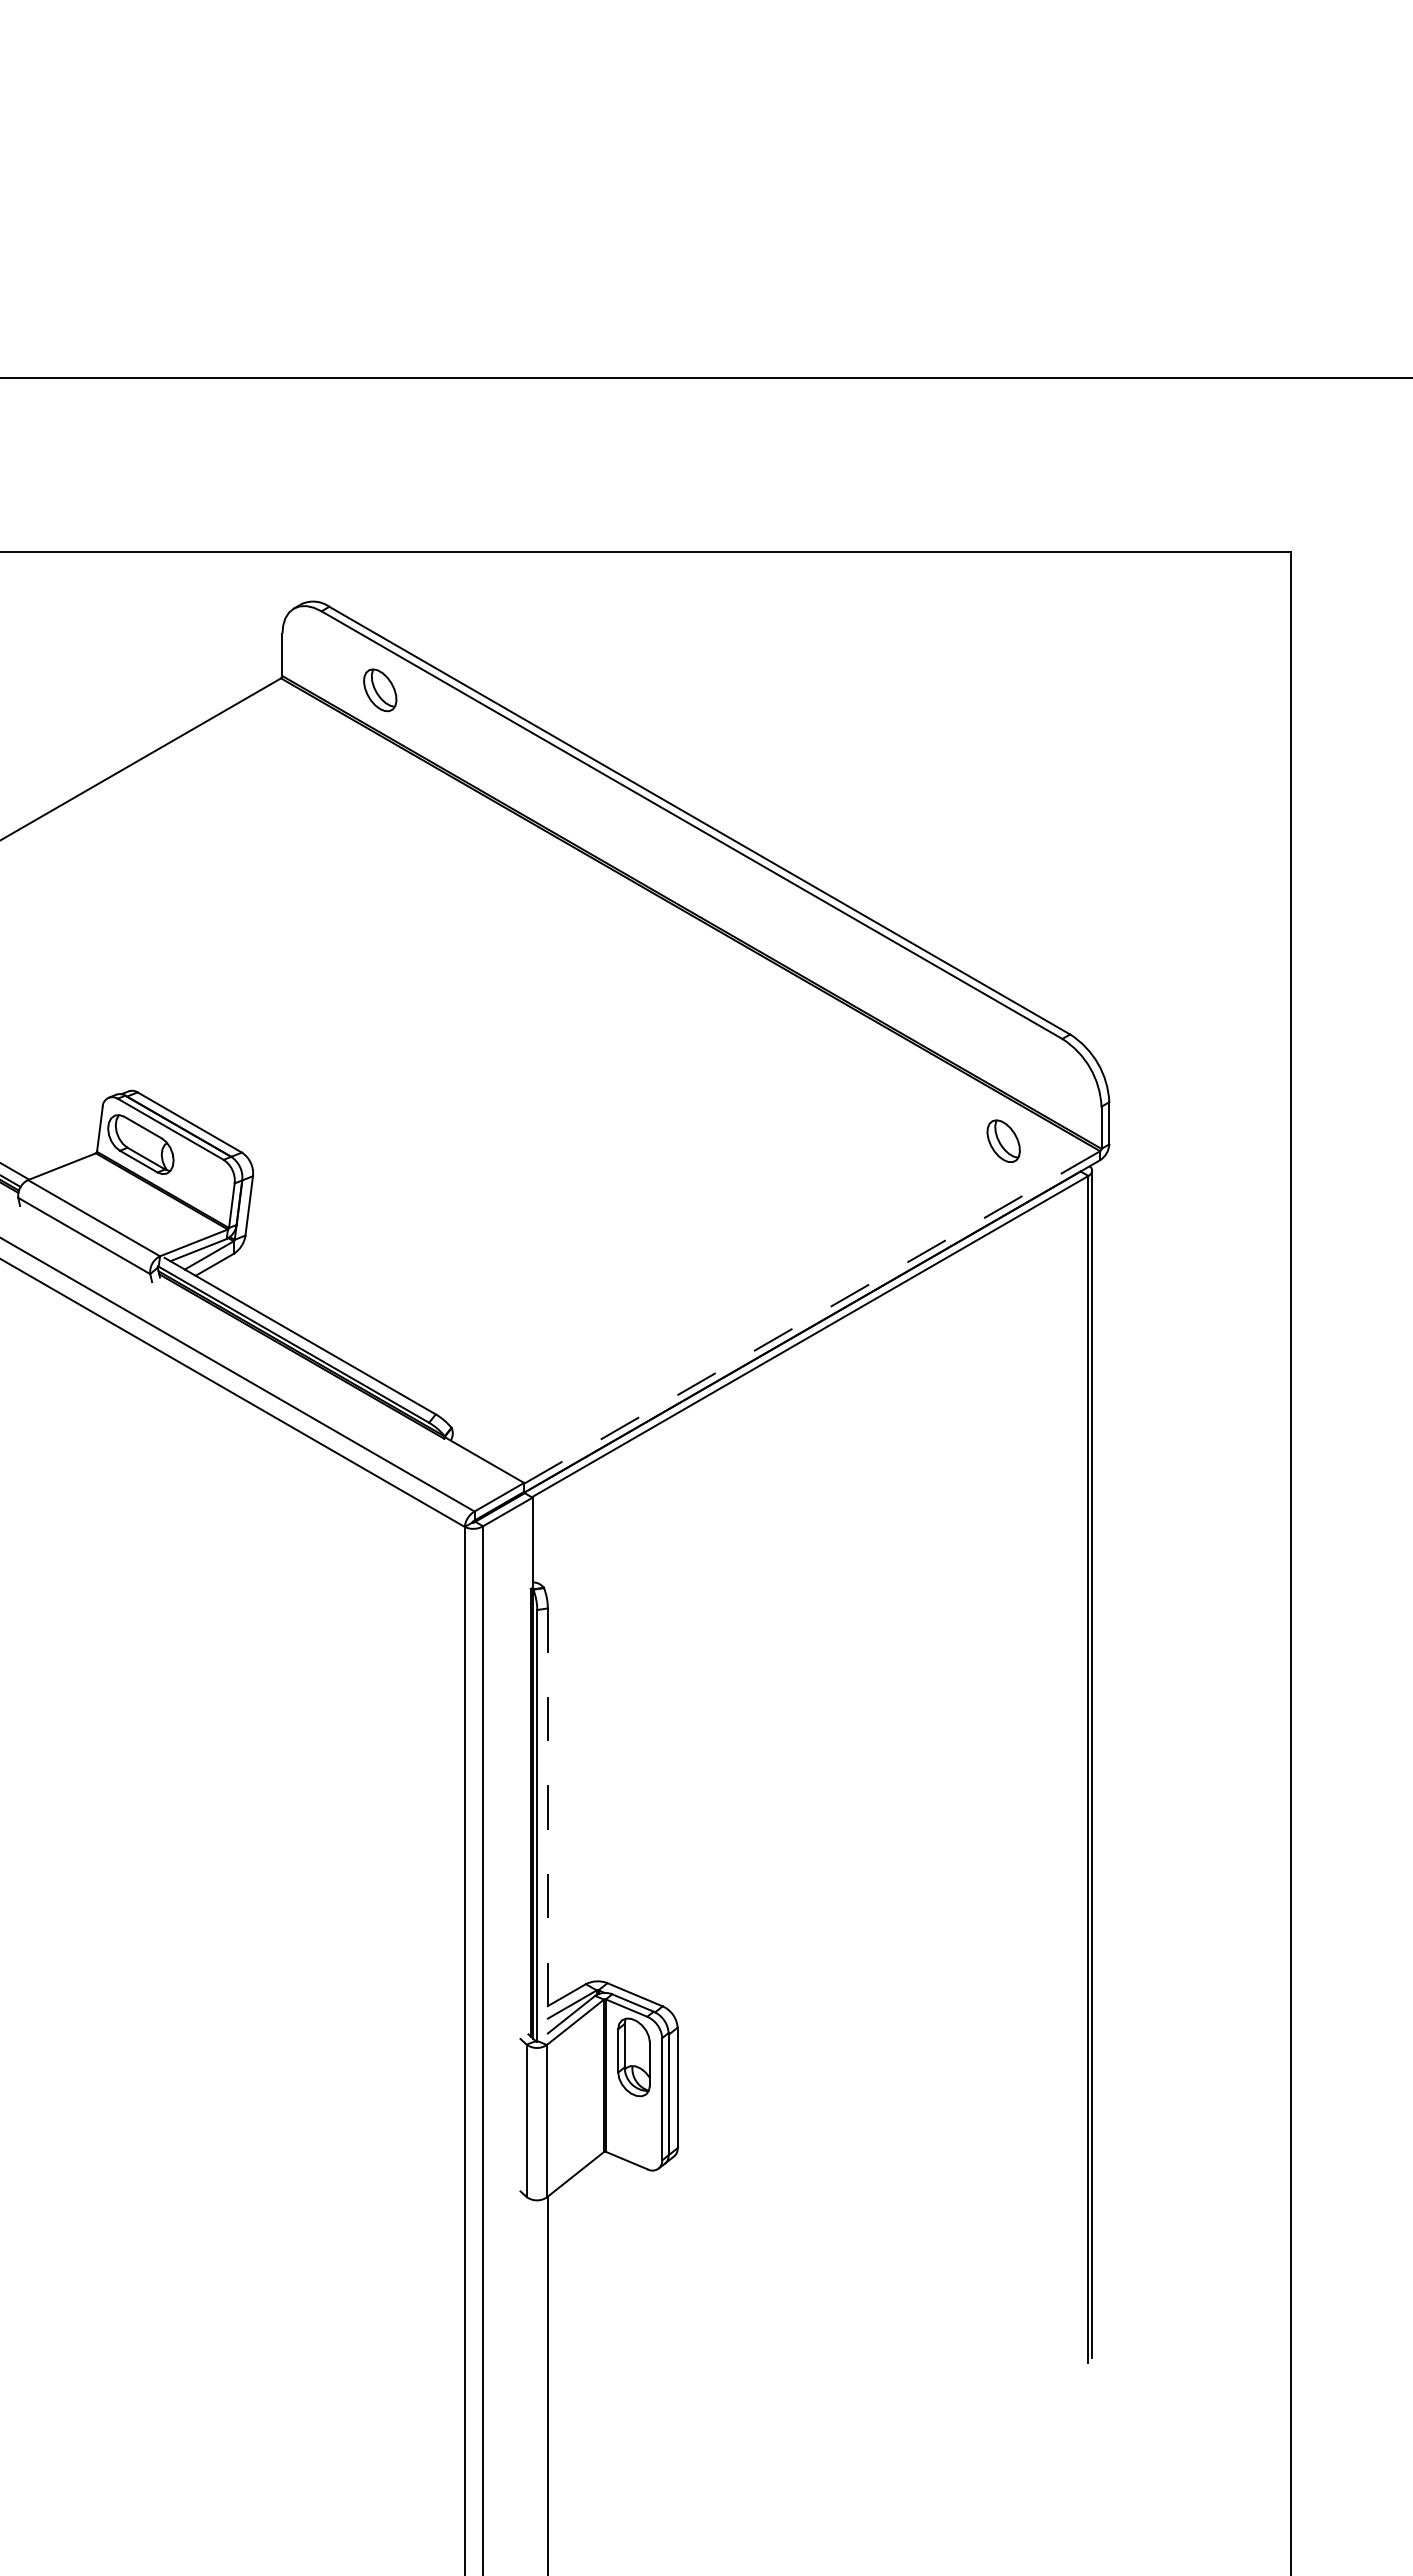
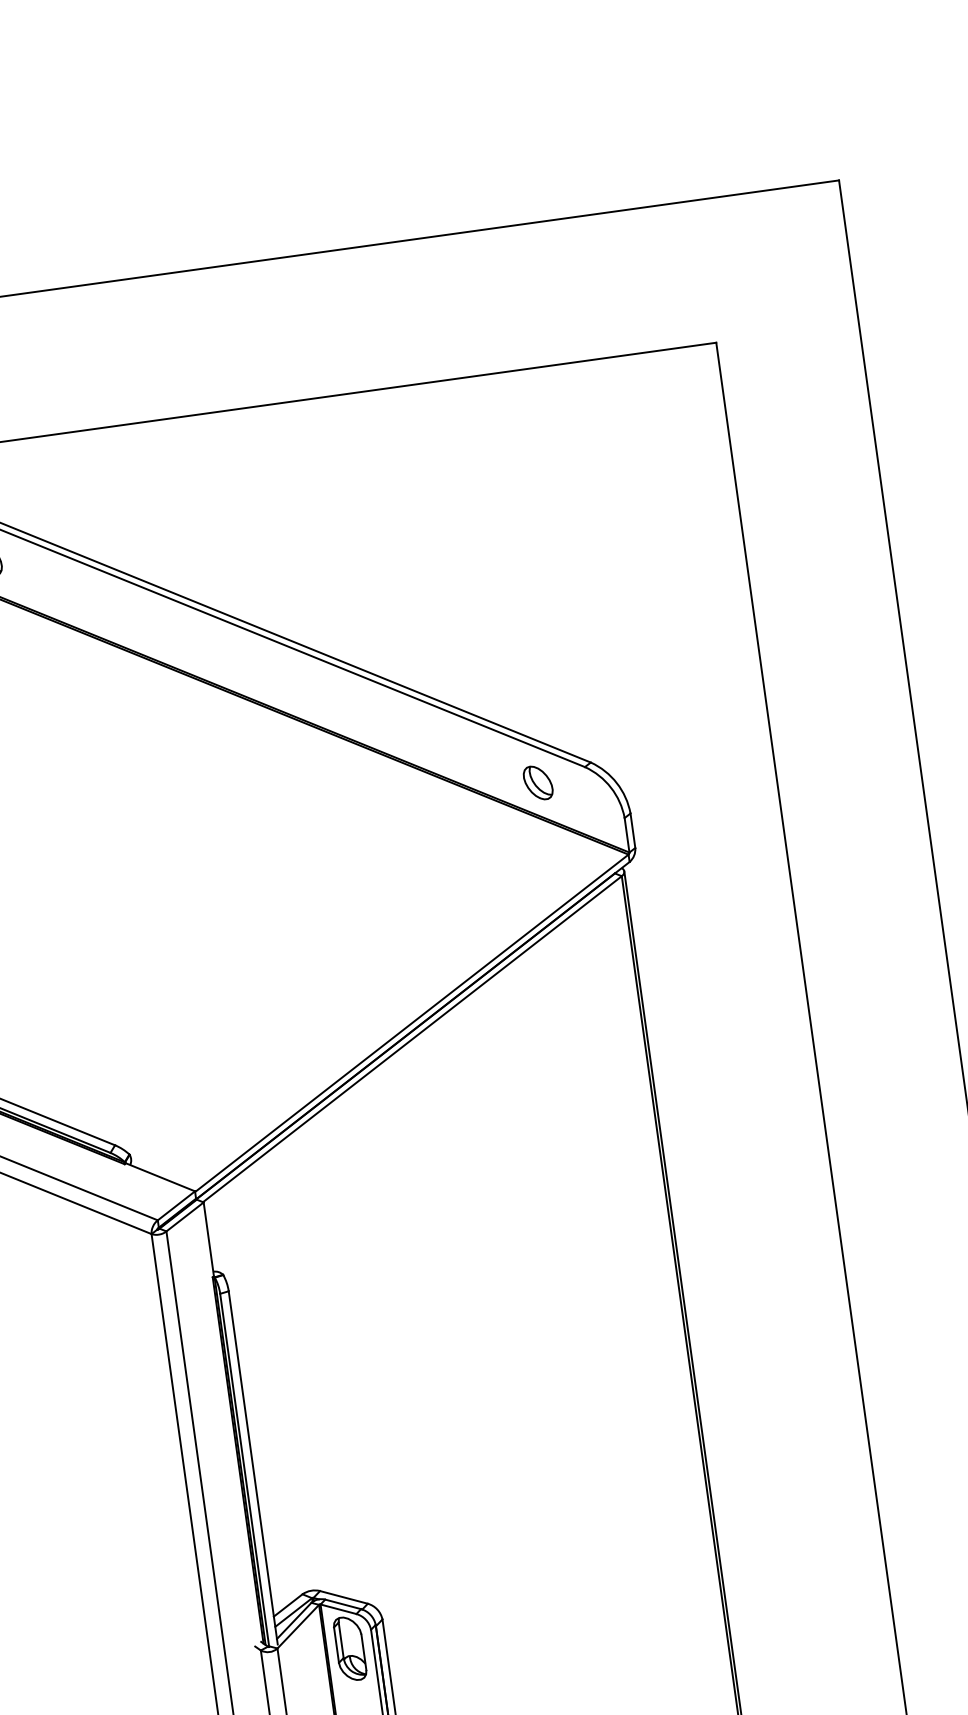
part: (1003, 1140) -> (537, 782), moved
line: (812, 1317) -> (412, 1023), dashed -> solid
line: (547, 1824) -> (252, 1468), dashed -> solid

